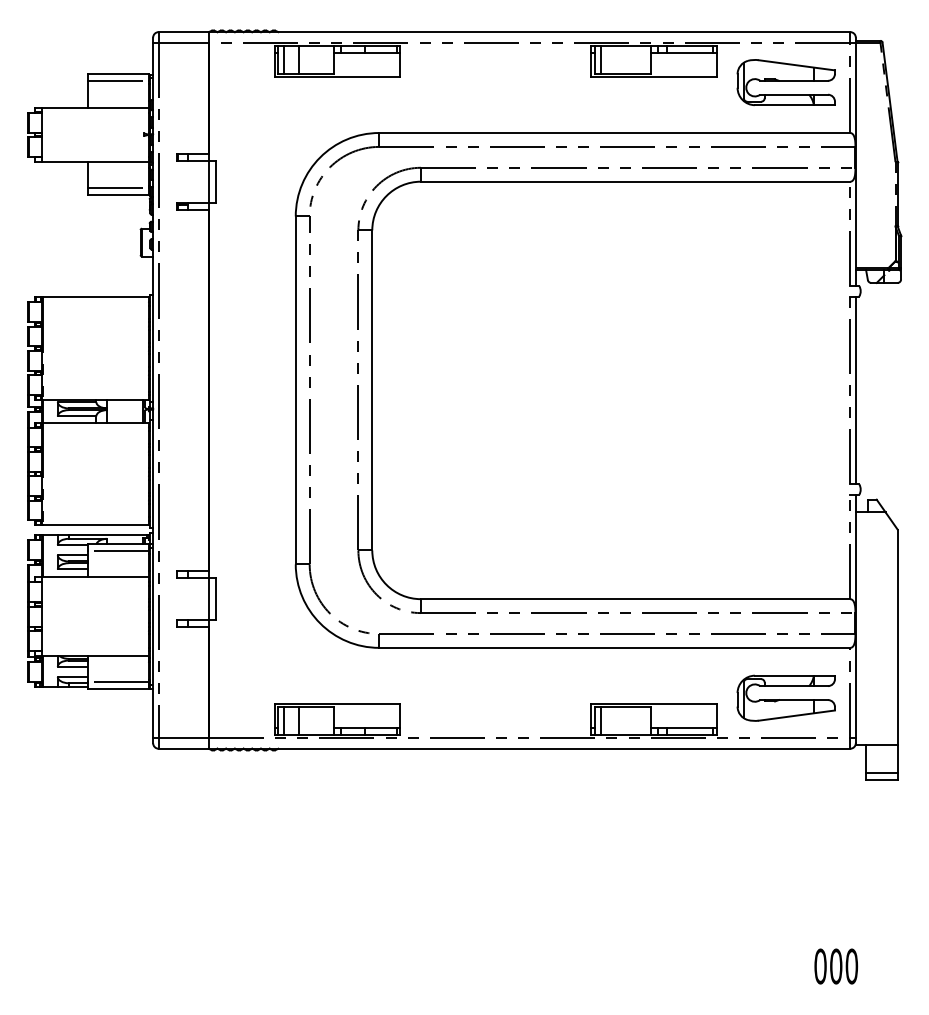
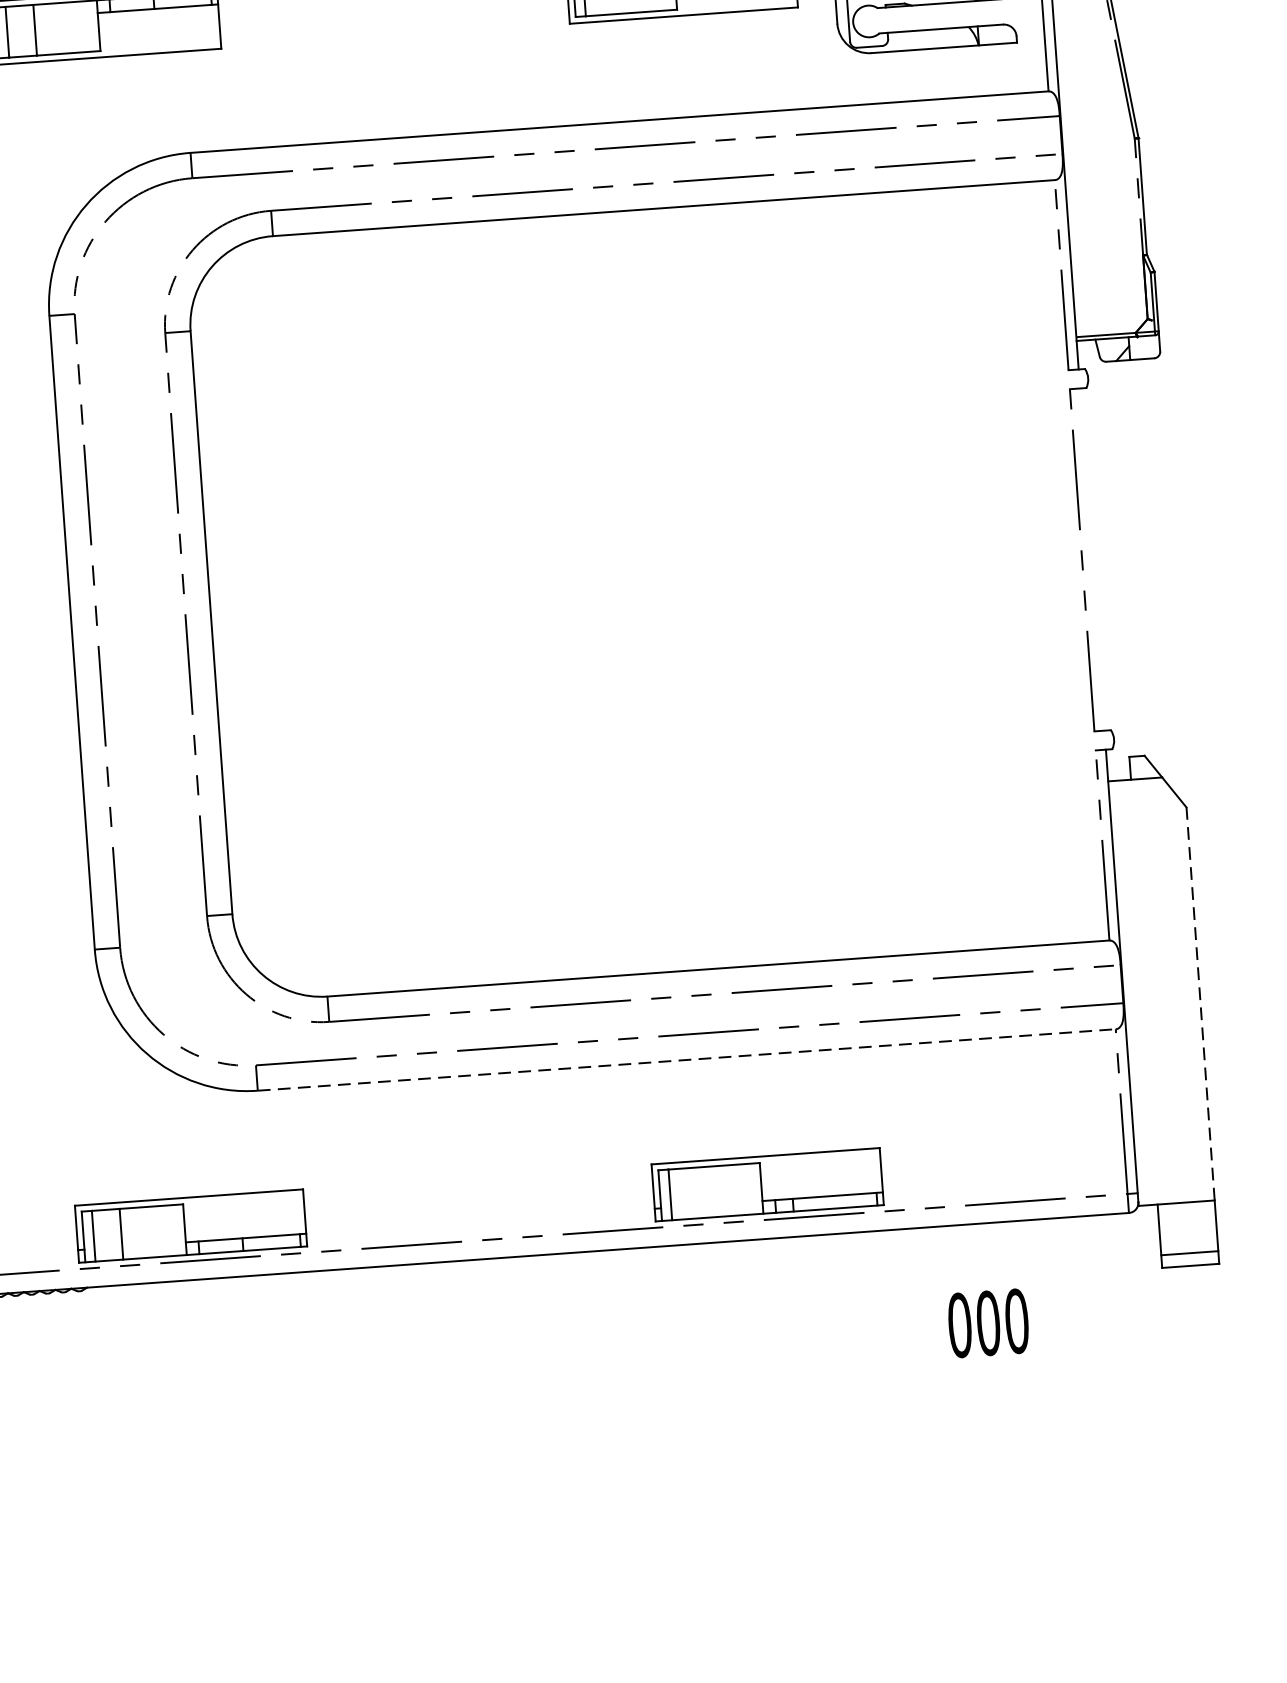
line: (855, 390) -> (1091, 559), removed
line: (897, 637) -> (1200, 1004), solid -> dashed
line: (614, 647) -> (686, 1059), solid -> dashed
part: (785, 697) -> (1004, 1128), removed
text: (836, 966) -> (988, 1323), moved

